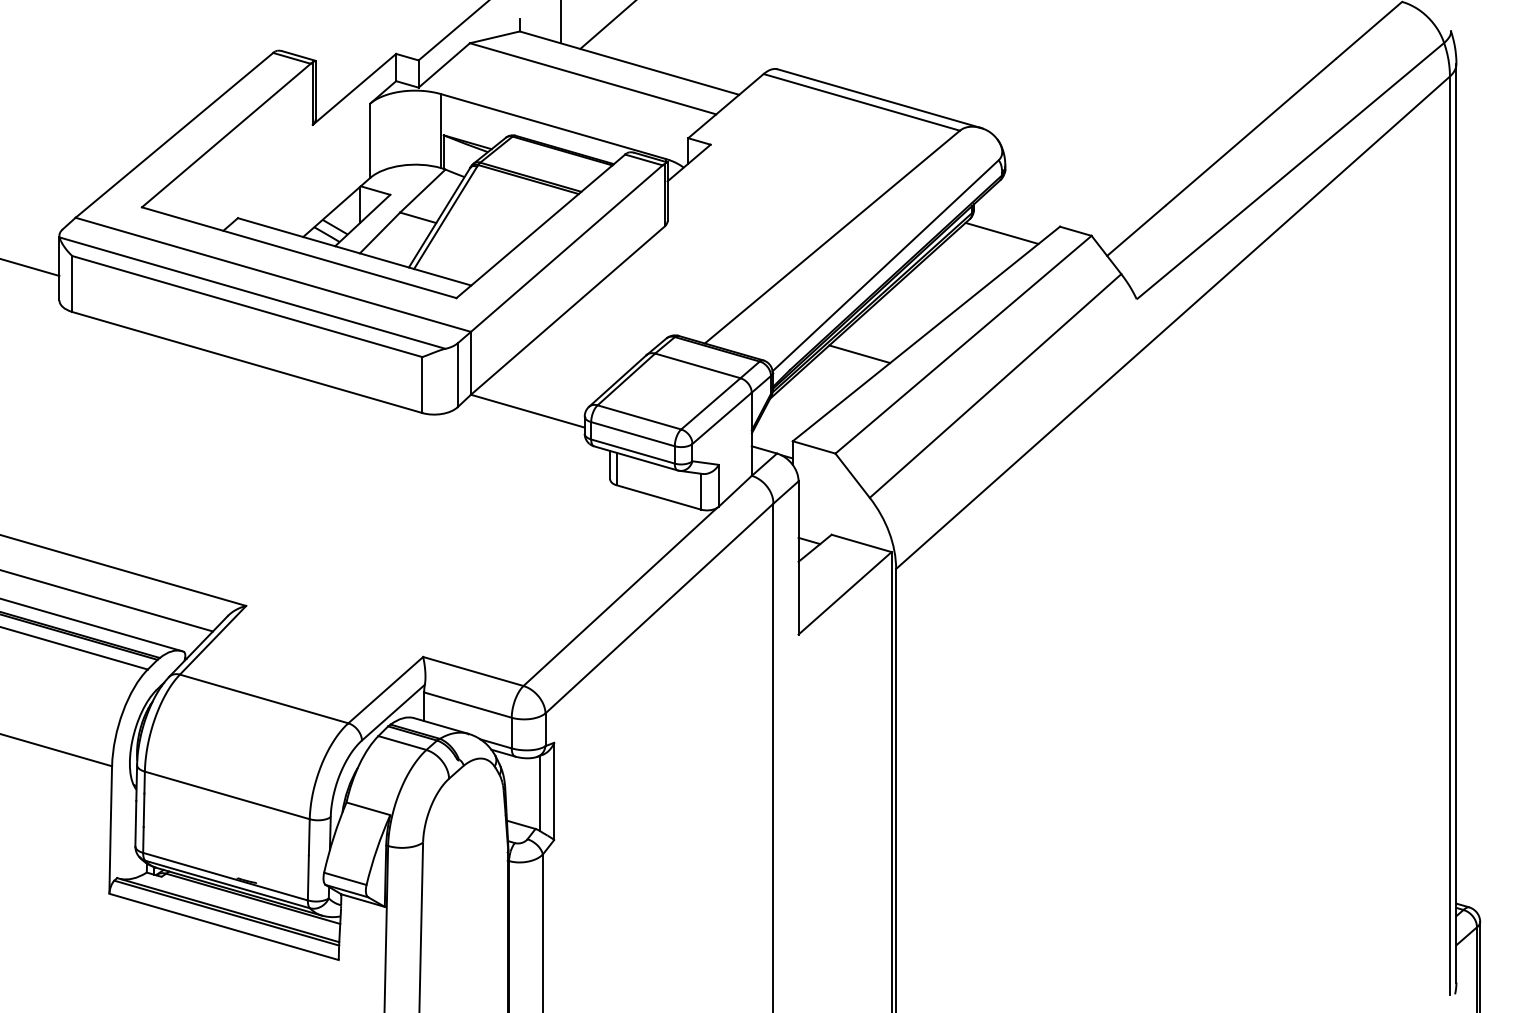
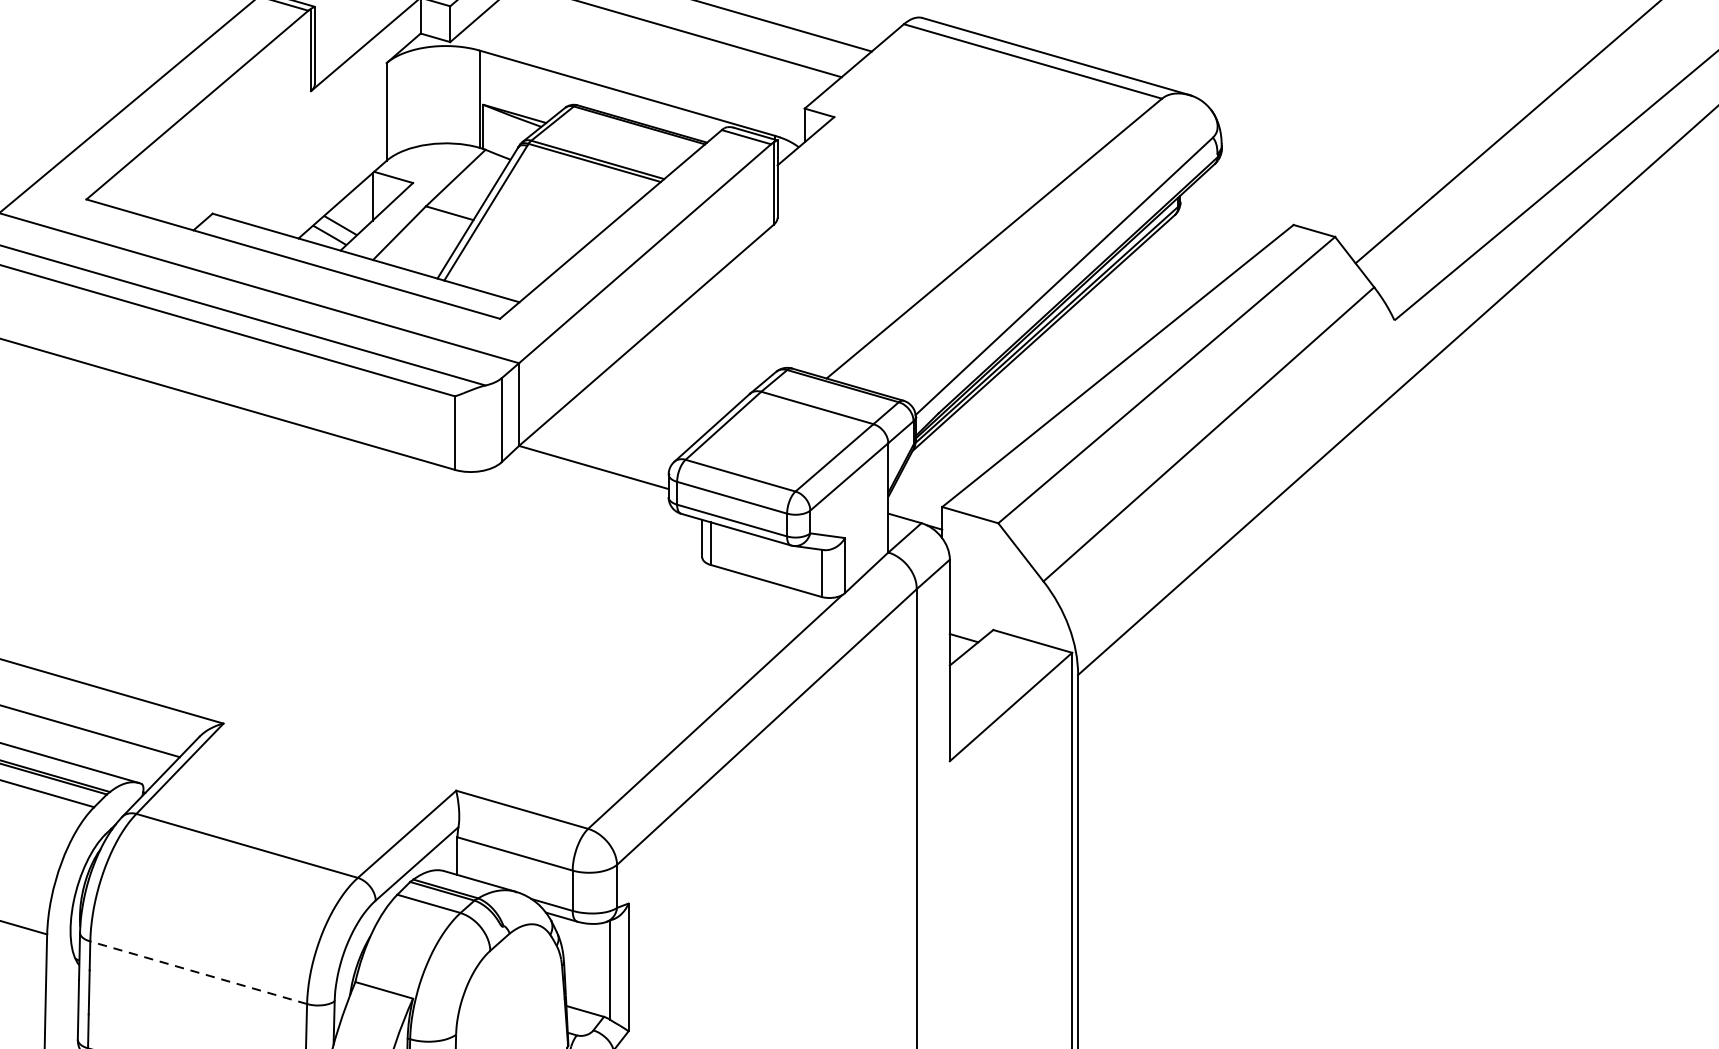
line: (1001, 232) -> (1216, 232), removed
line: (859, 354) -> (1029, 392), removed
line: (227, 795) -> (198, 972), solid -> dashed

